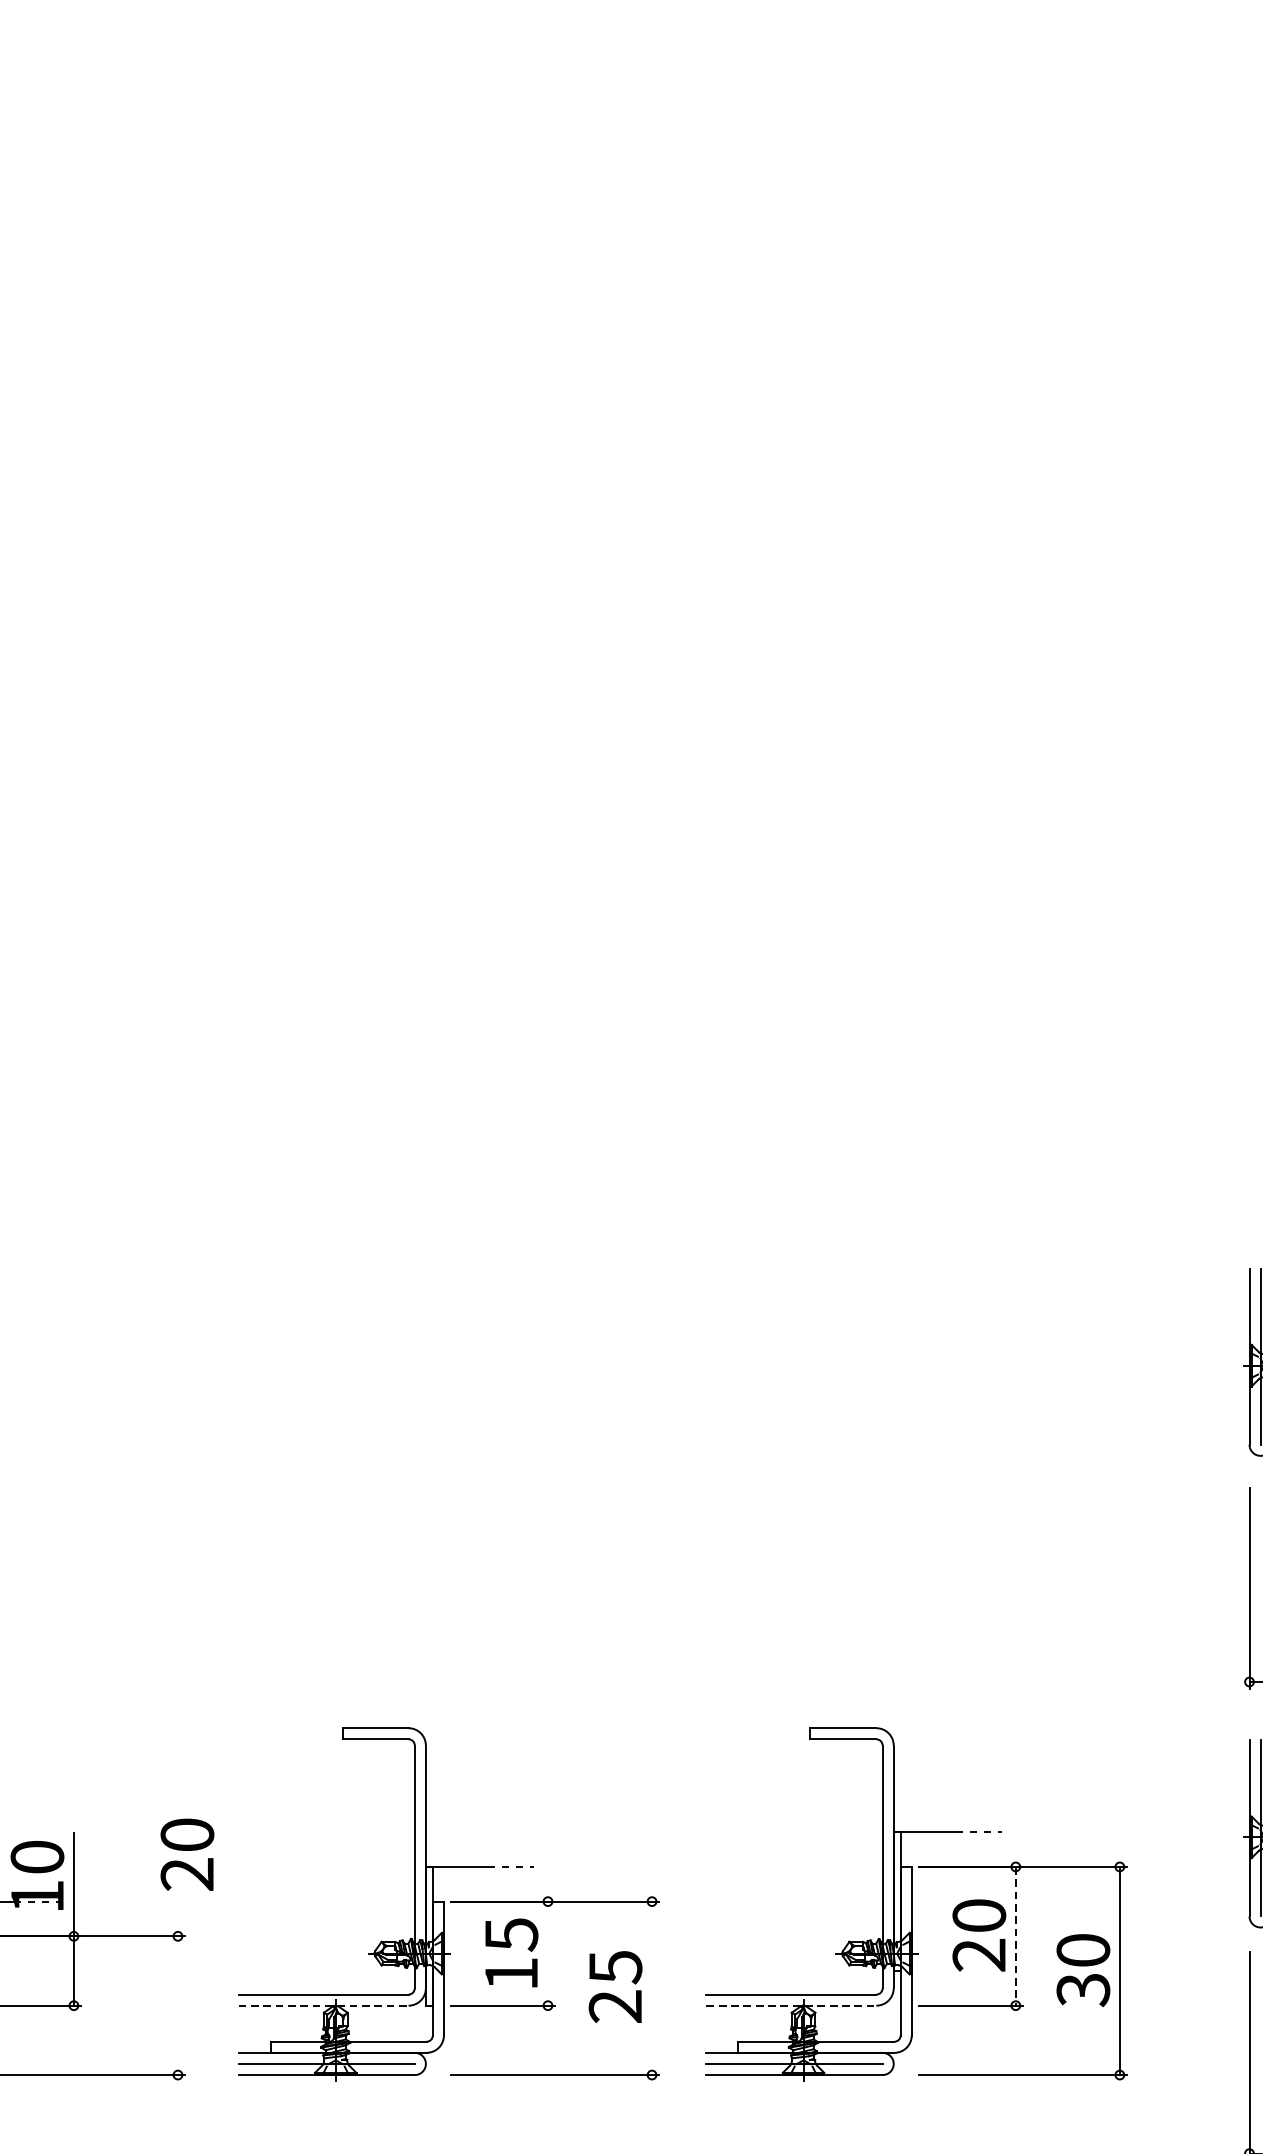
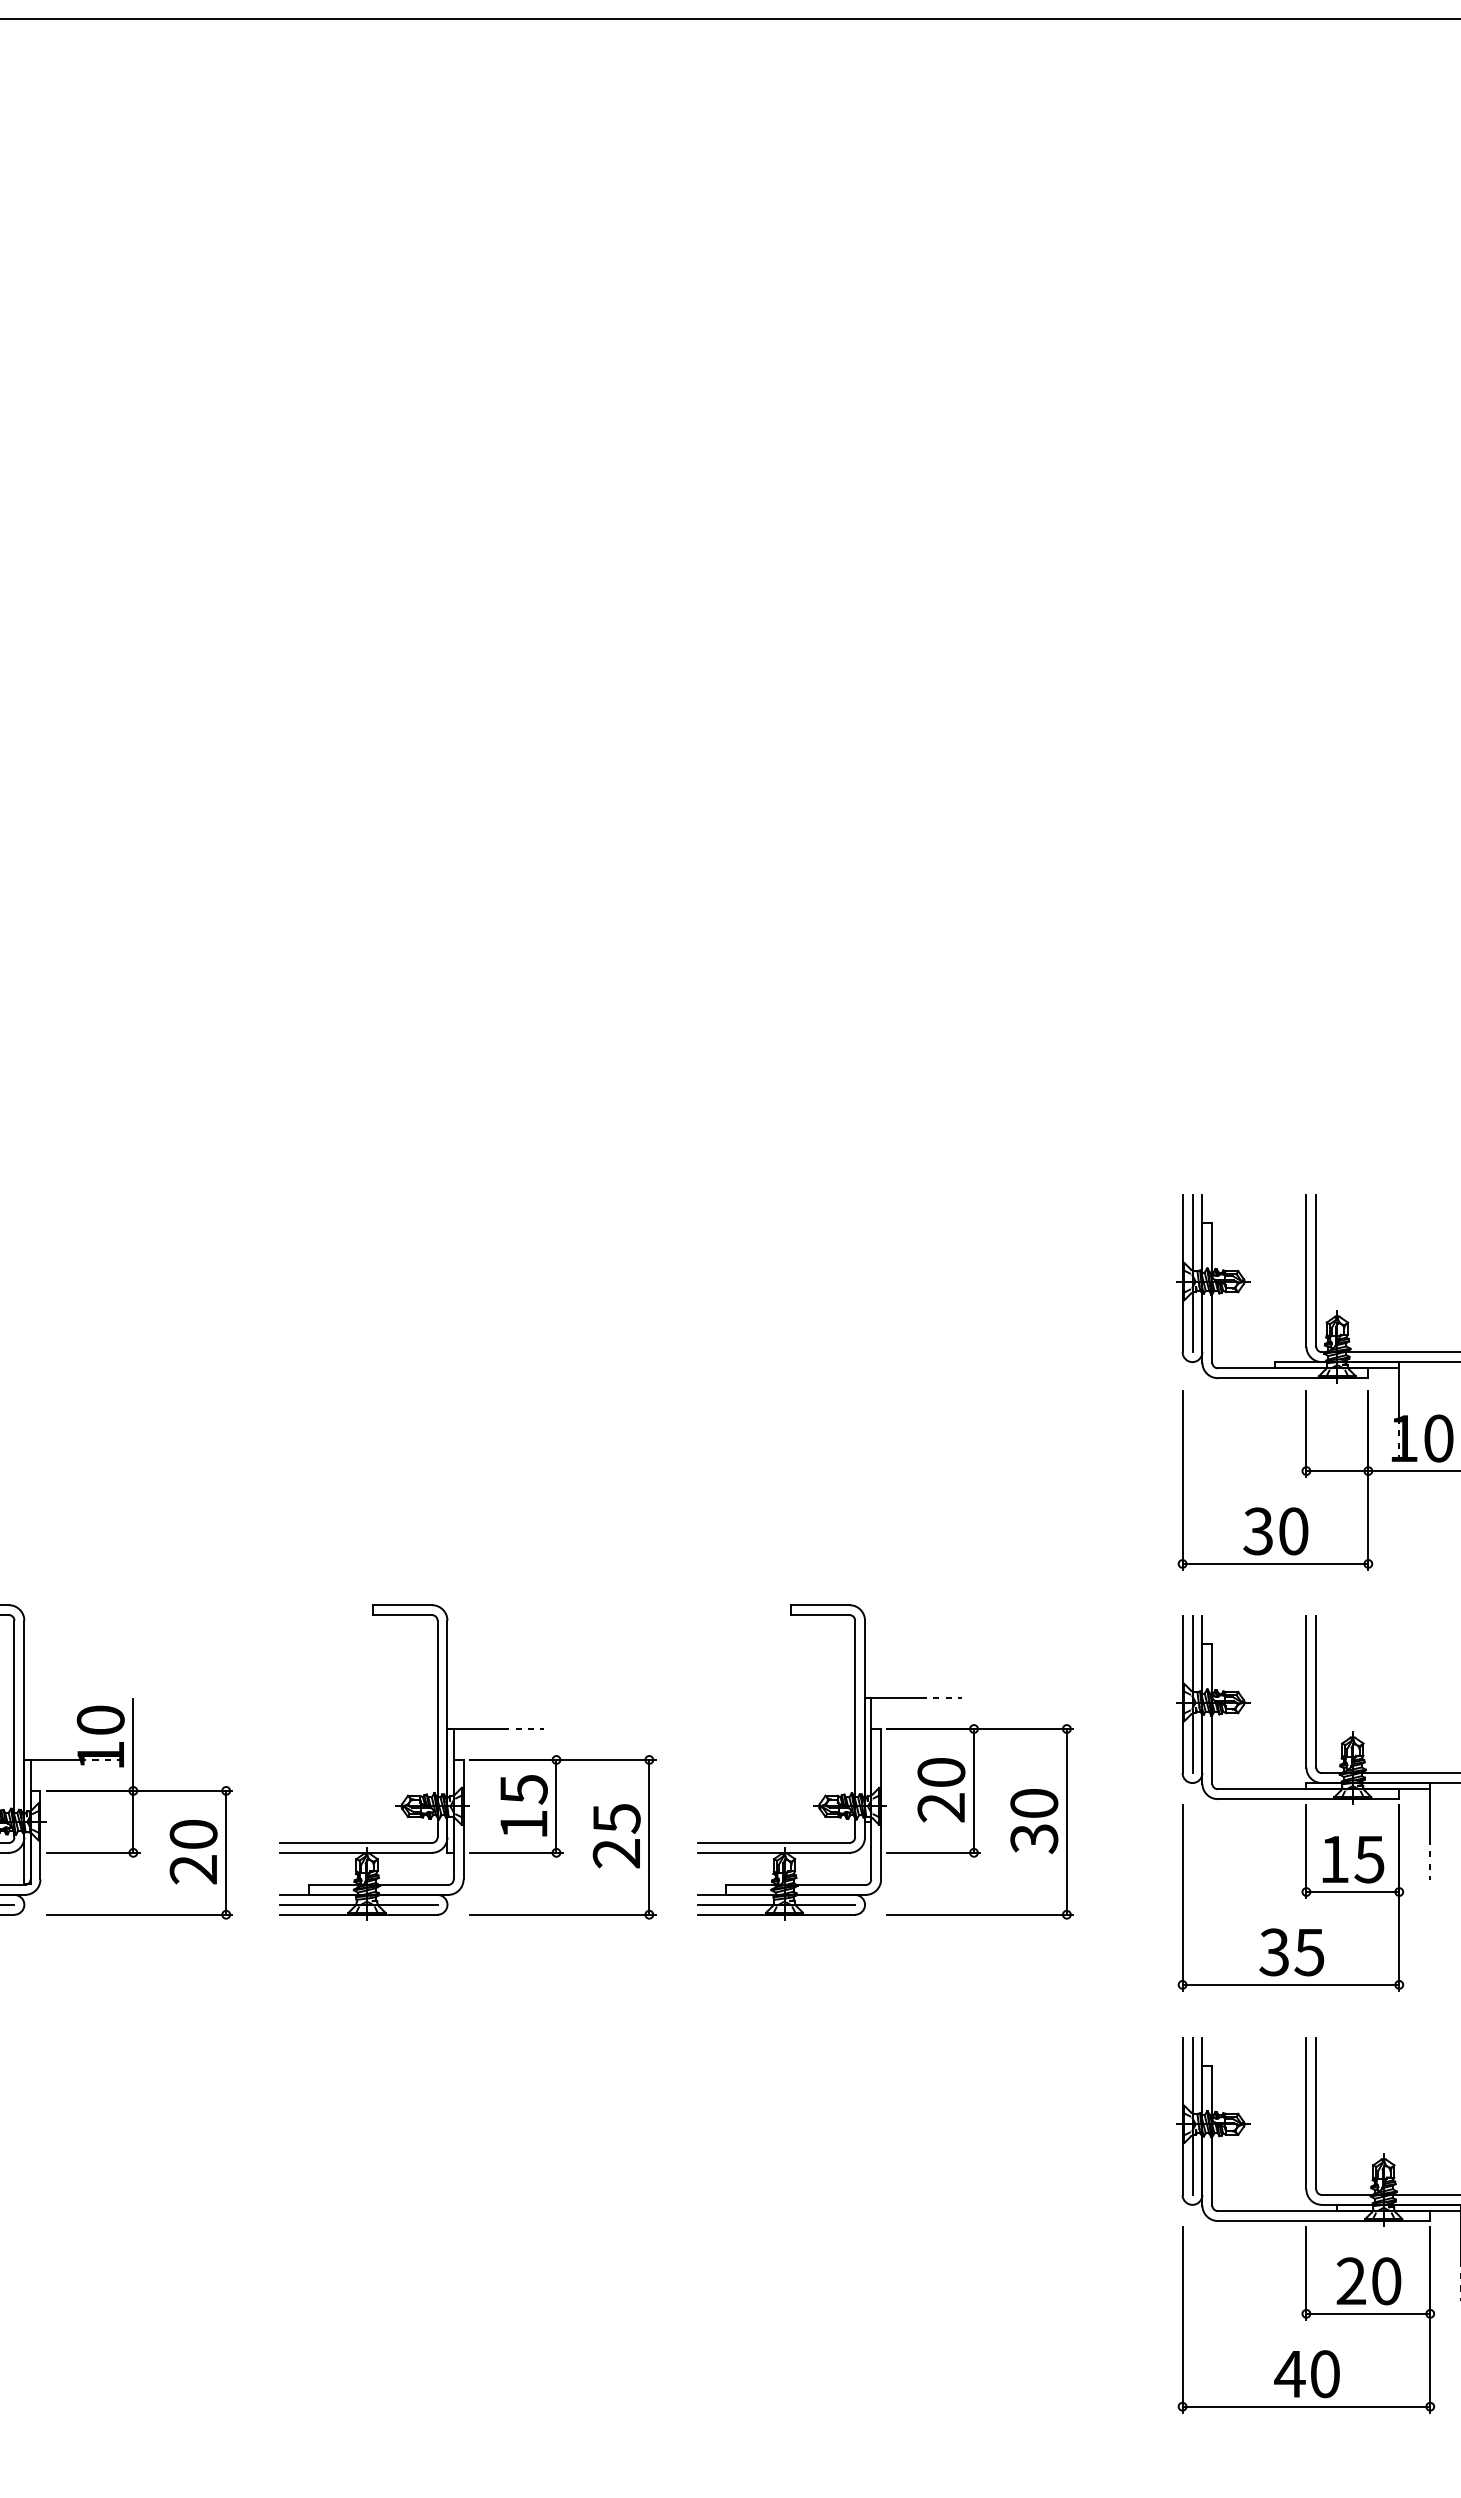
text: (187, 1855) -> (193, 1852), moved
line: (1016, 1935) -> (974, 1790), dashed -> solid
line: (548, 1952) -> (556, 1805), added
line: (652, 1987) -> (649, 1836), added
line: (178, 2005) -> (226, 1852), added
line: (323, 2005) -> (356, 1852), dashed -> solid
line: (791, 2005) -> (773, 1852), dashed -> solid

